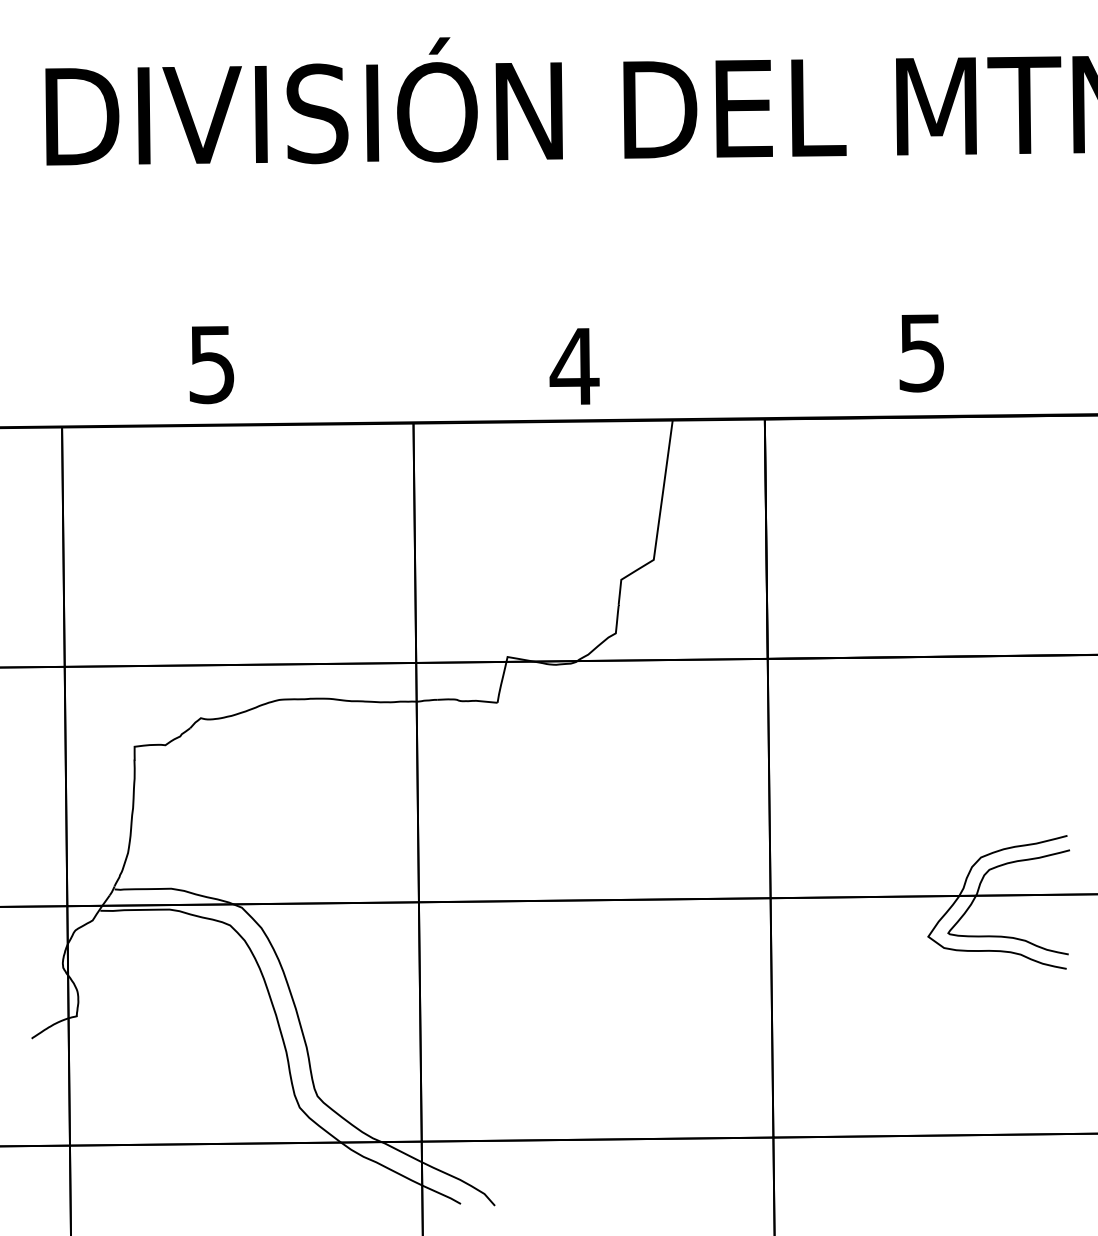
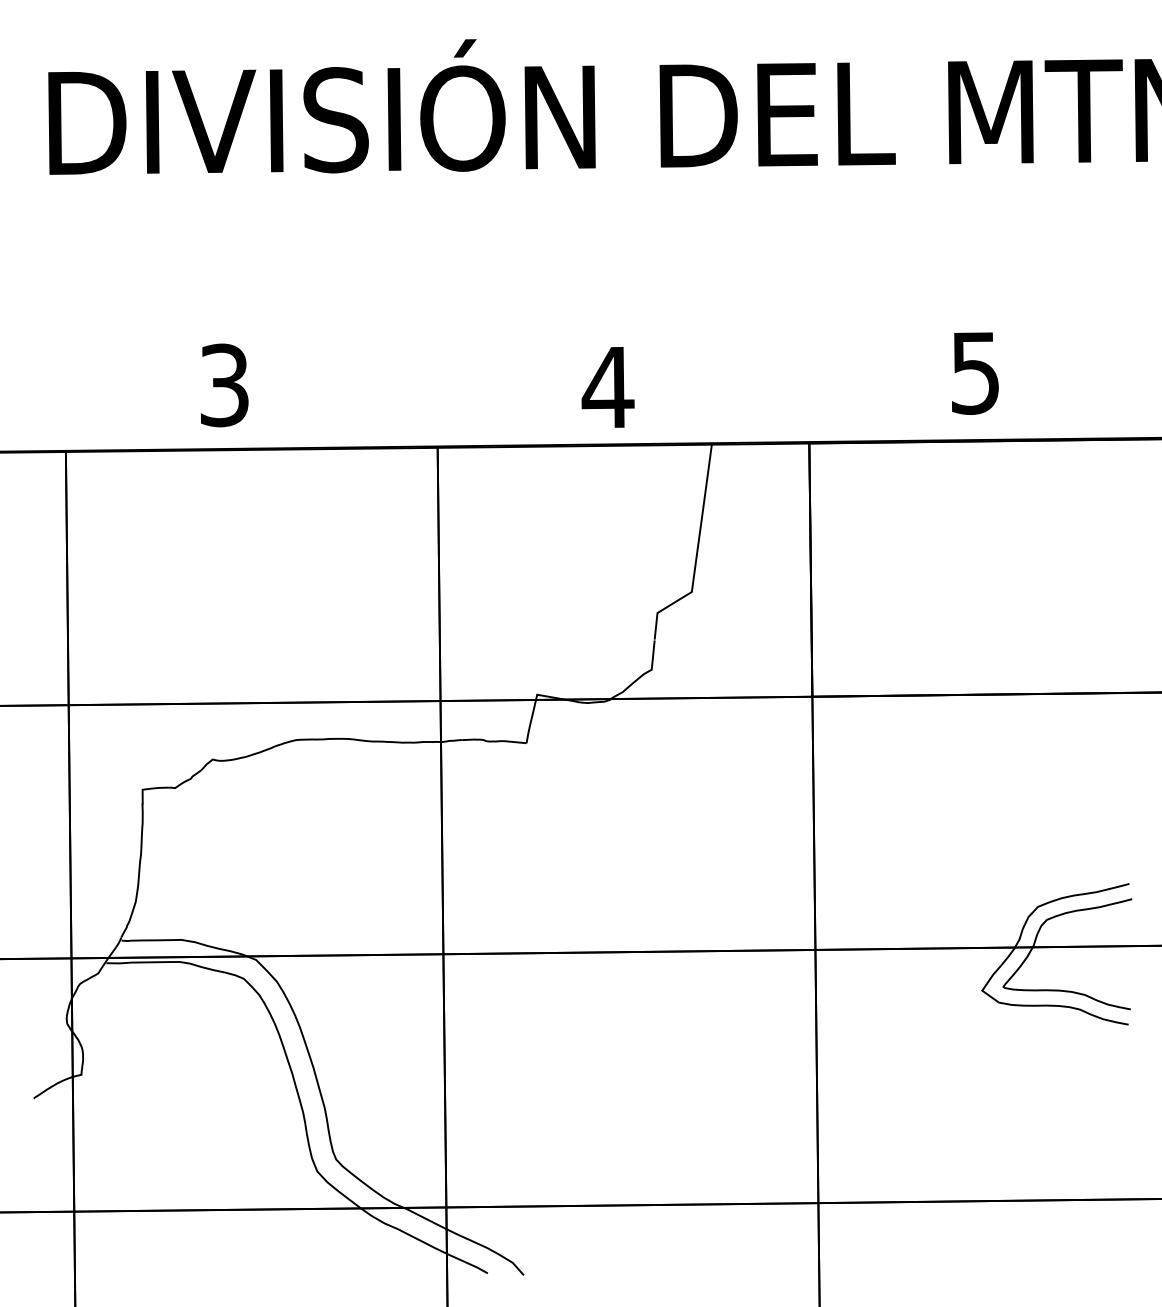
text: (212, 363) -> (224, 384), 5 -> 3

